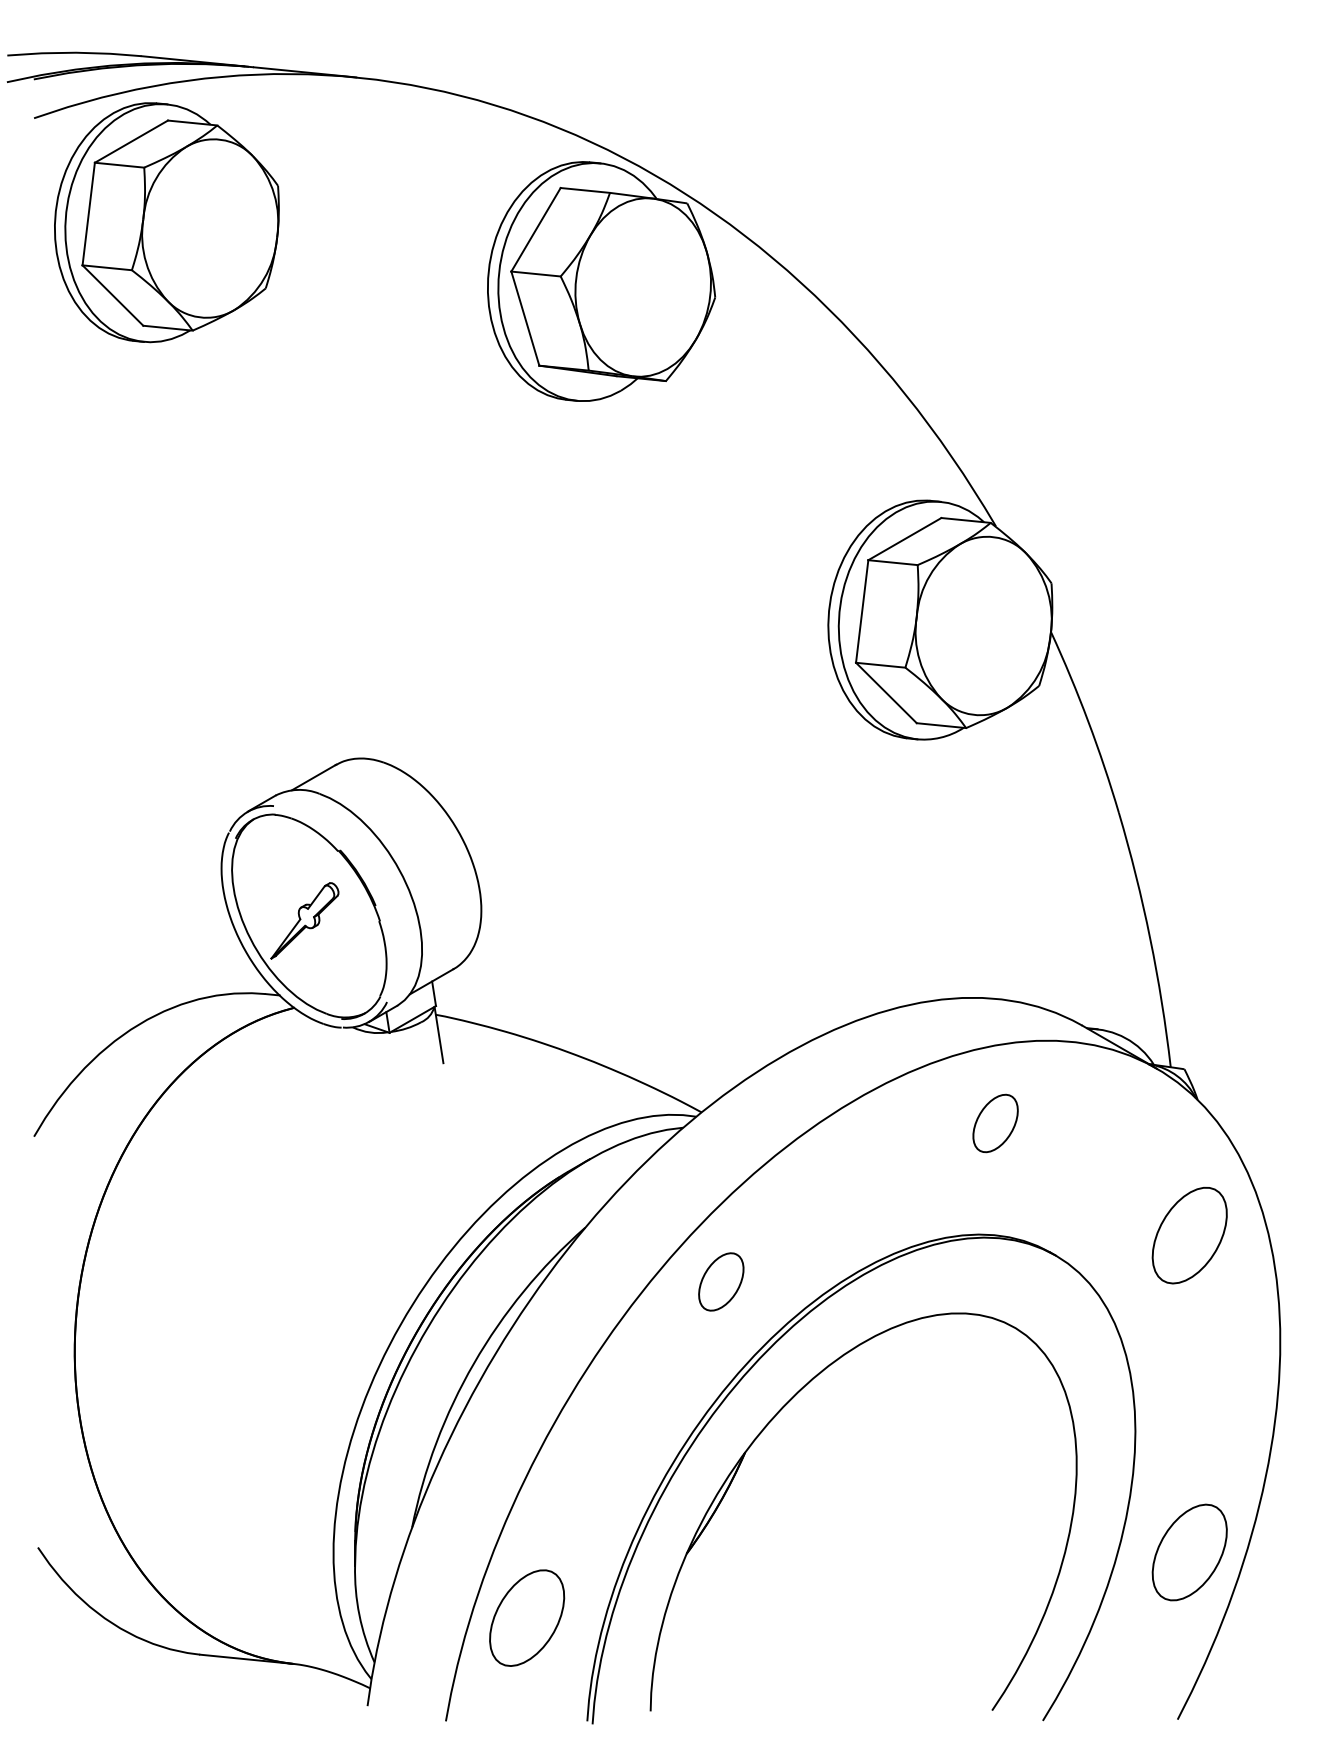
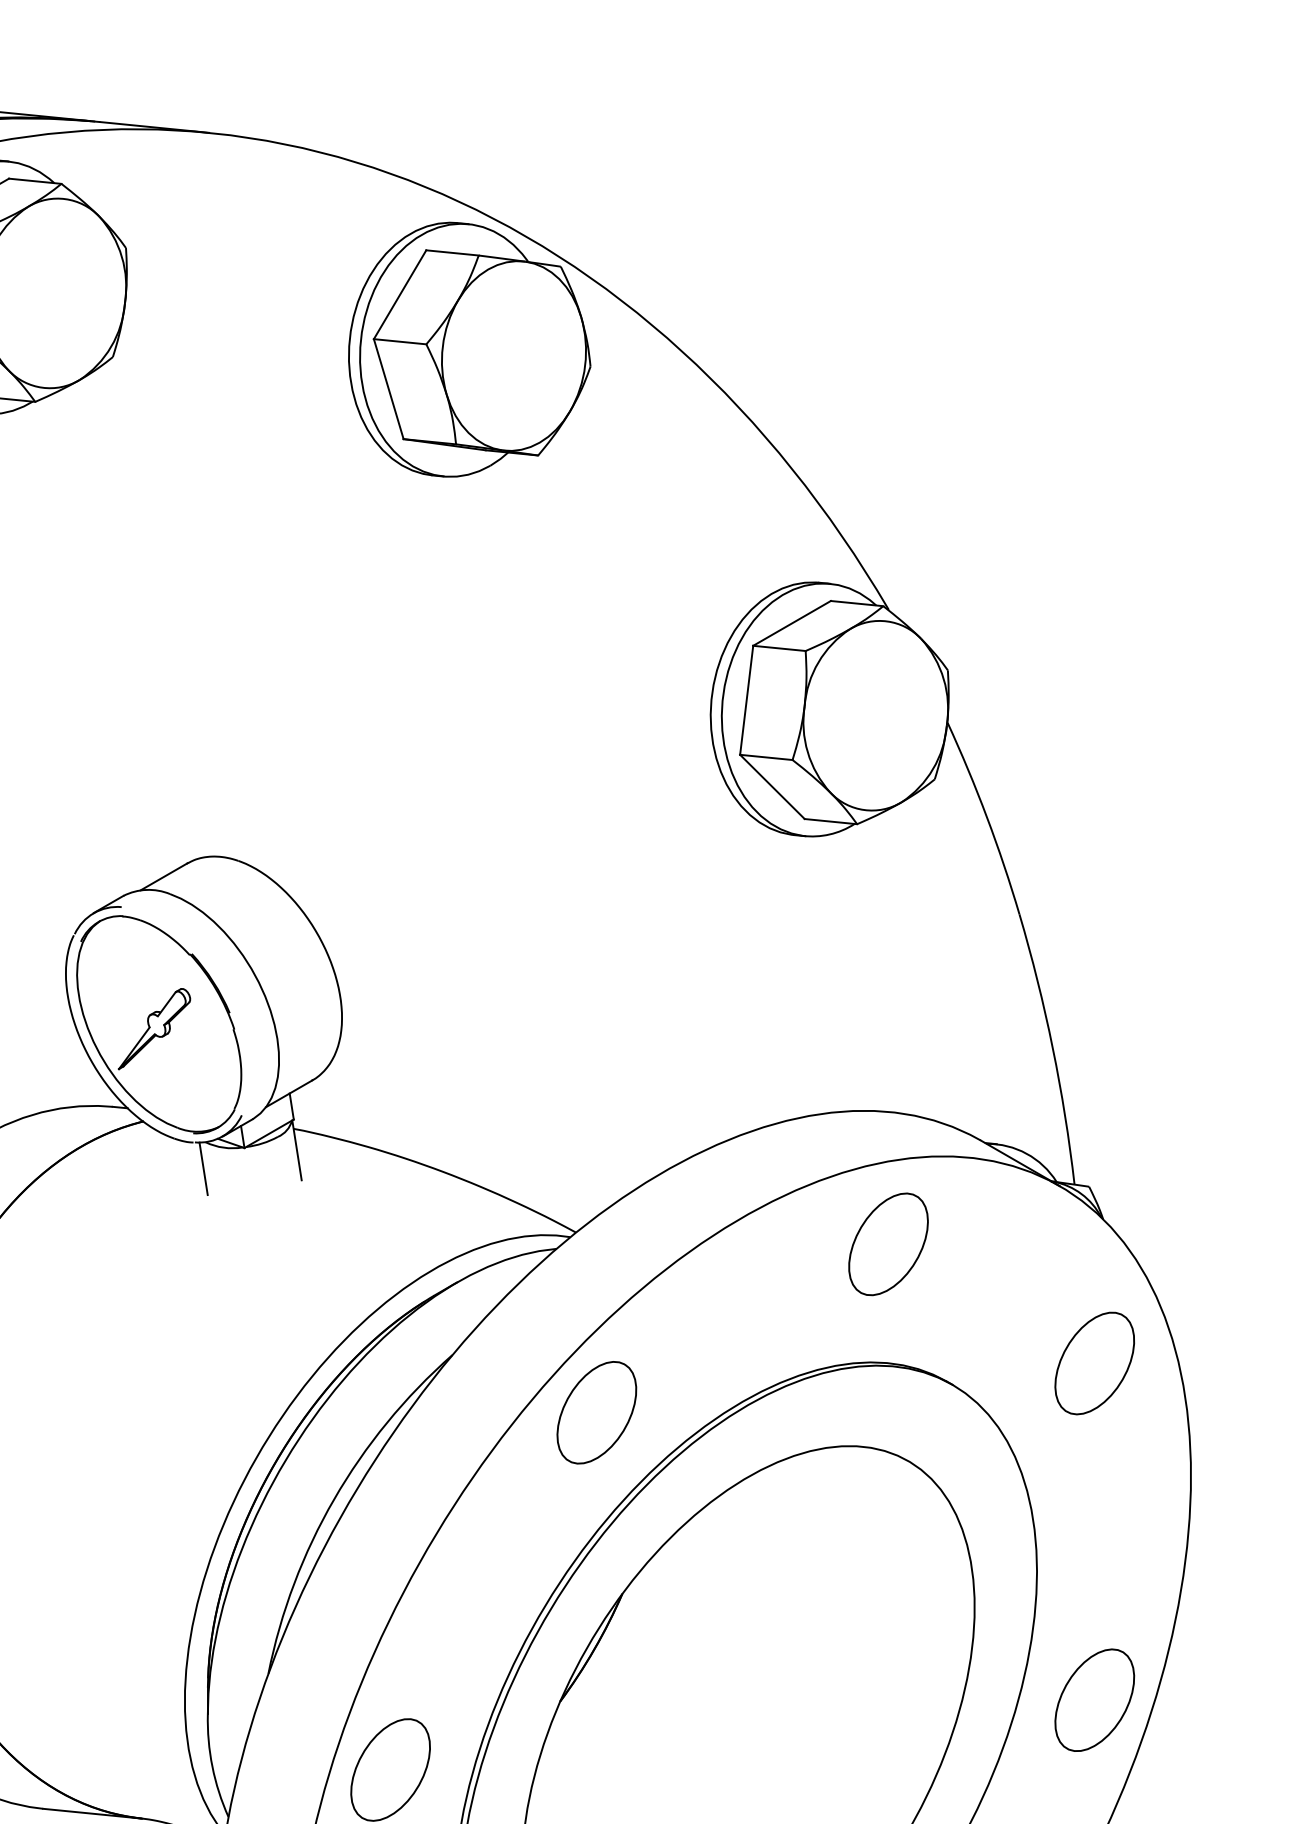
line: (351, 1052) -> (204, 1168), added
part: (995, 1123) -> (888, 1244), size x1.67
part: (721, 1281) -> (597, 1412), size x1.67

